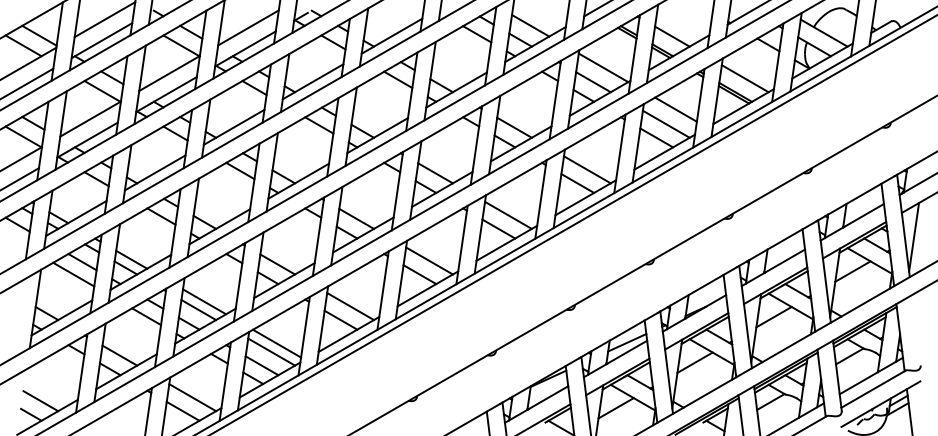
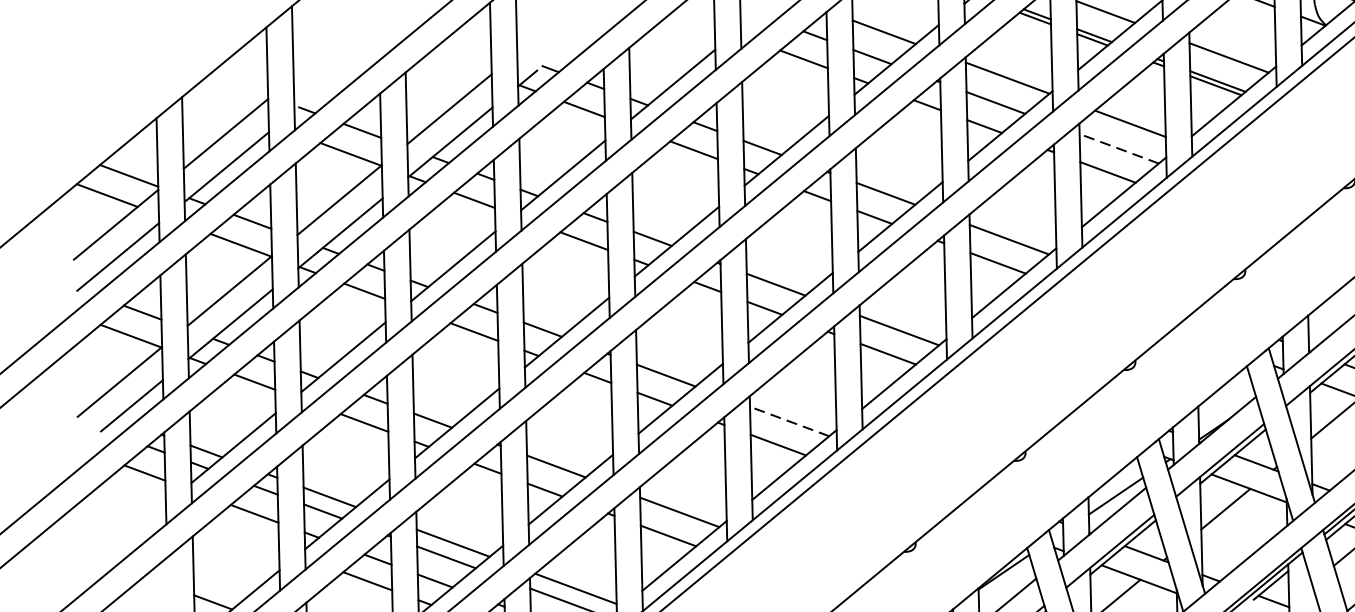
line: (665, 124) -> (1118, 149), solid -> dashed
line: (429, 260) -> (789, 420), solid -> dashed
line: (73, 274) -> (243, 535), removed

